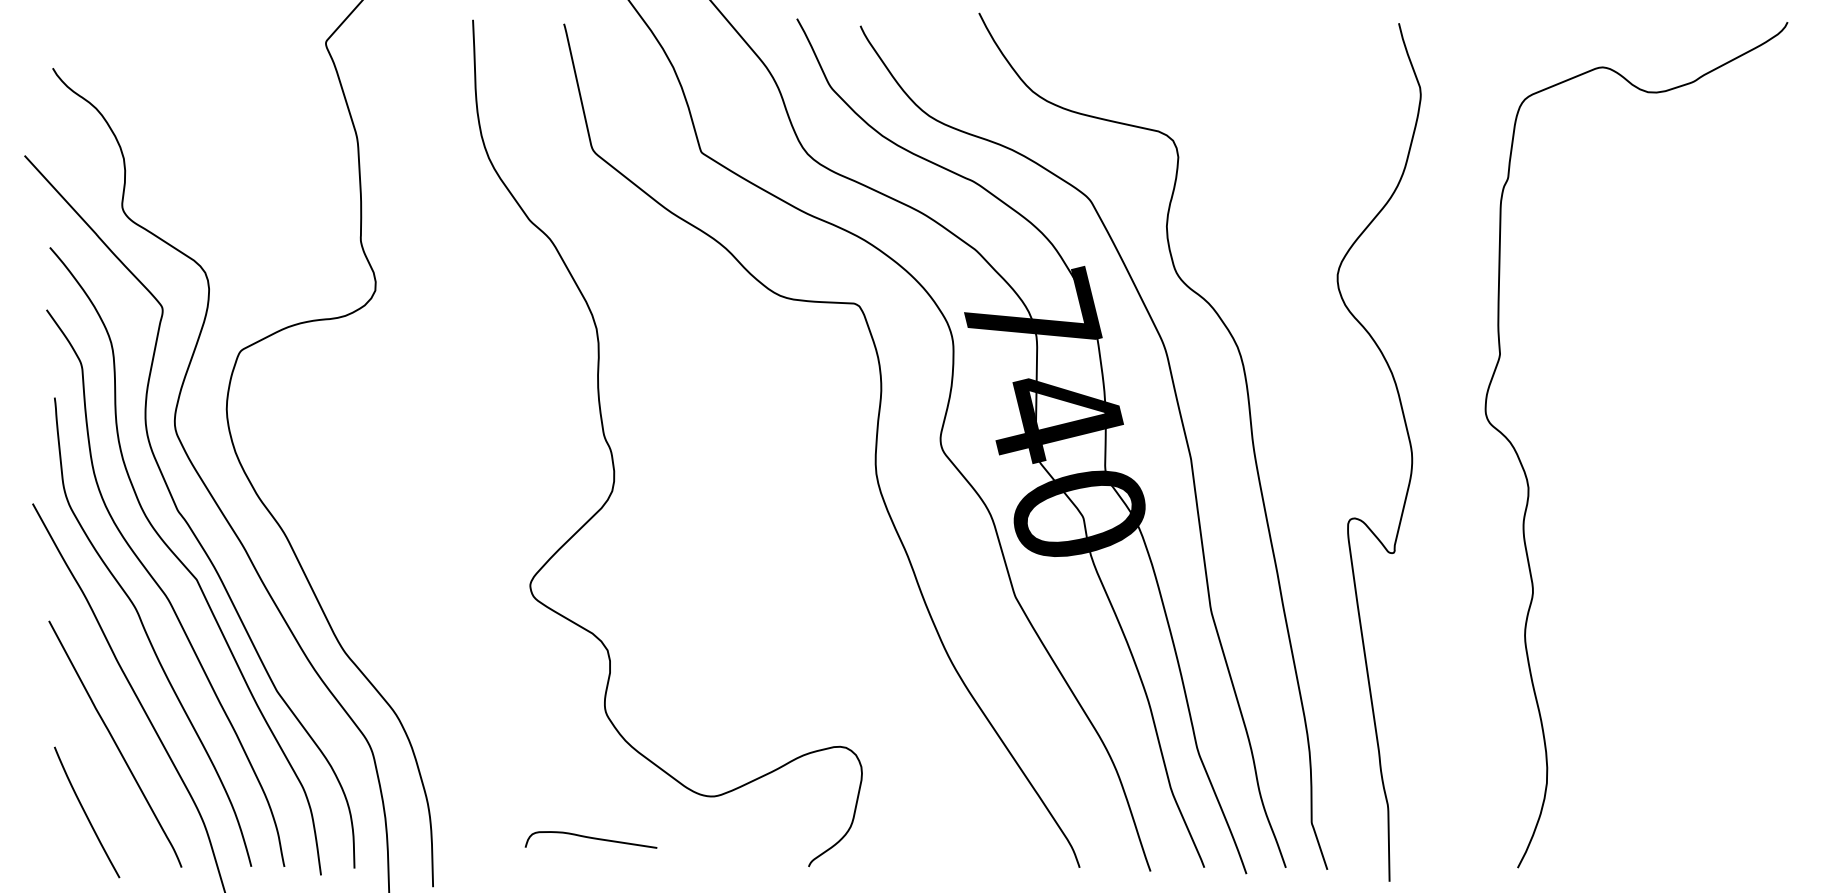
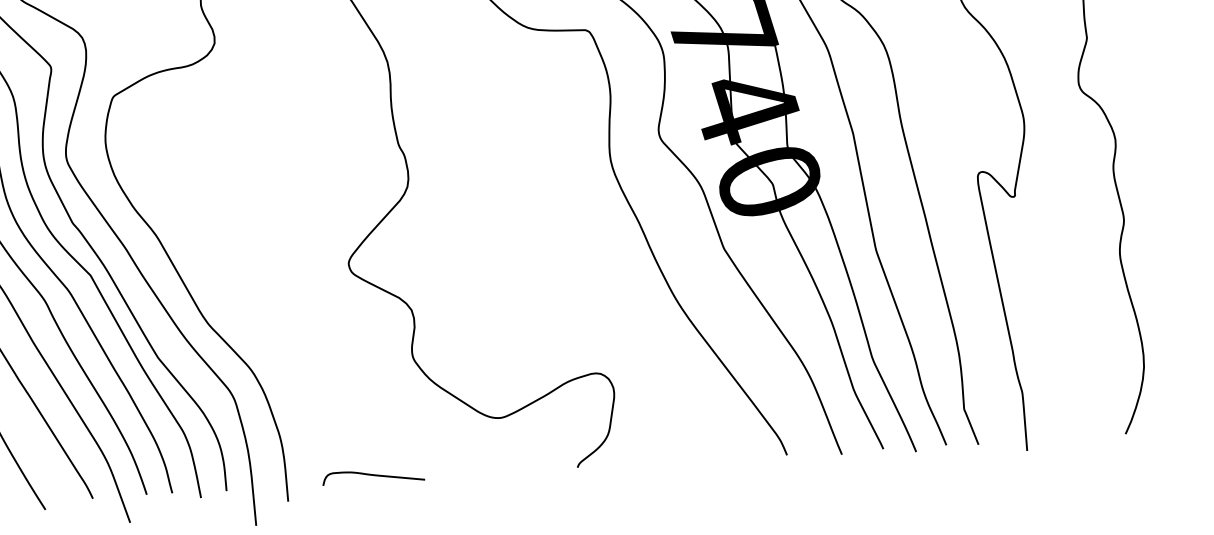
curve: (590, 838) -> (373, 475), moved

